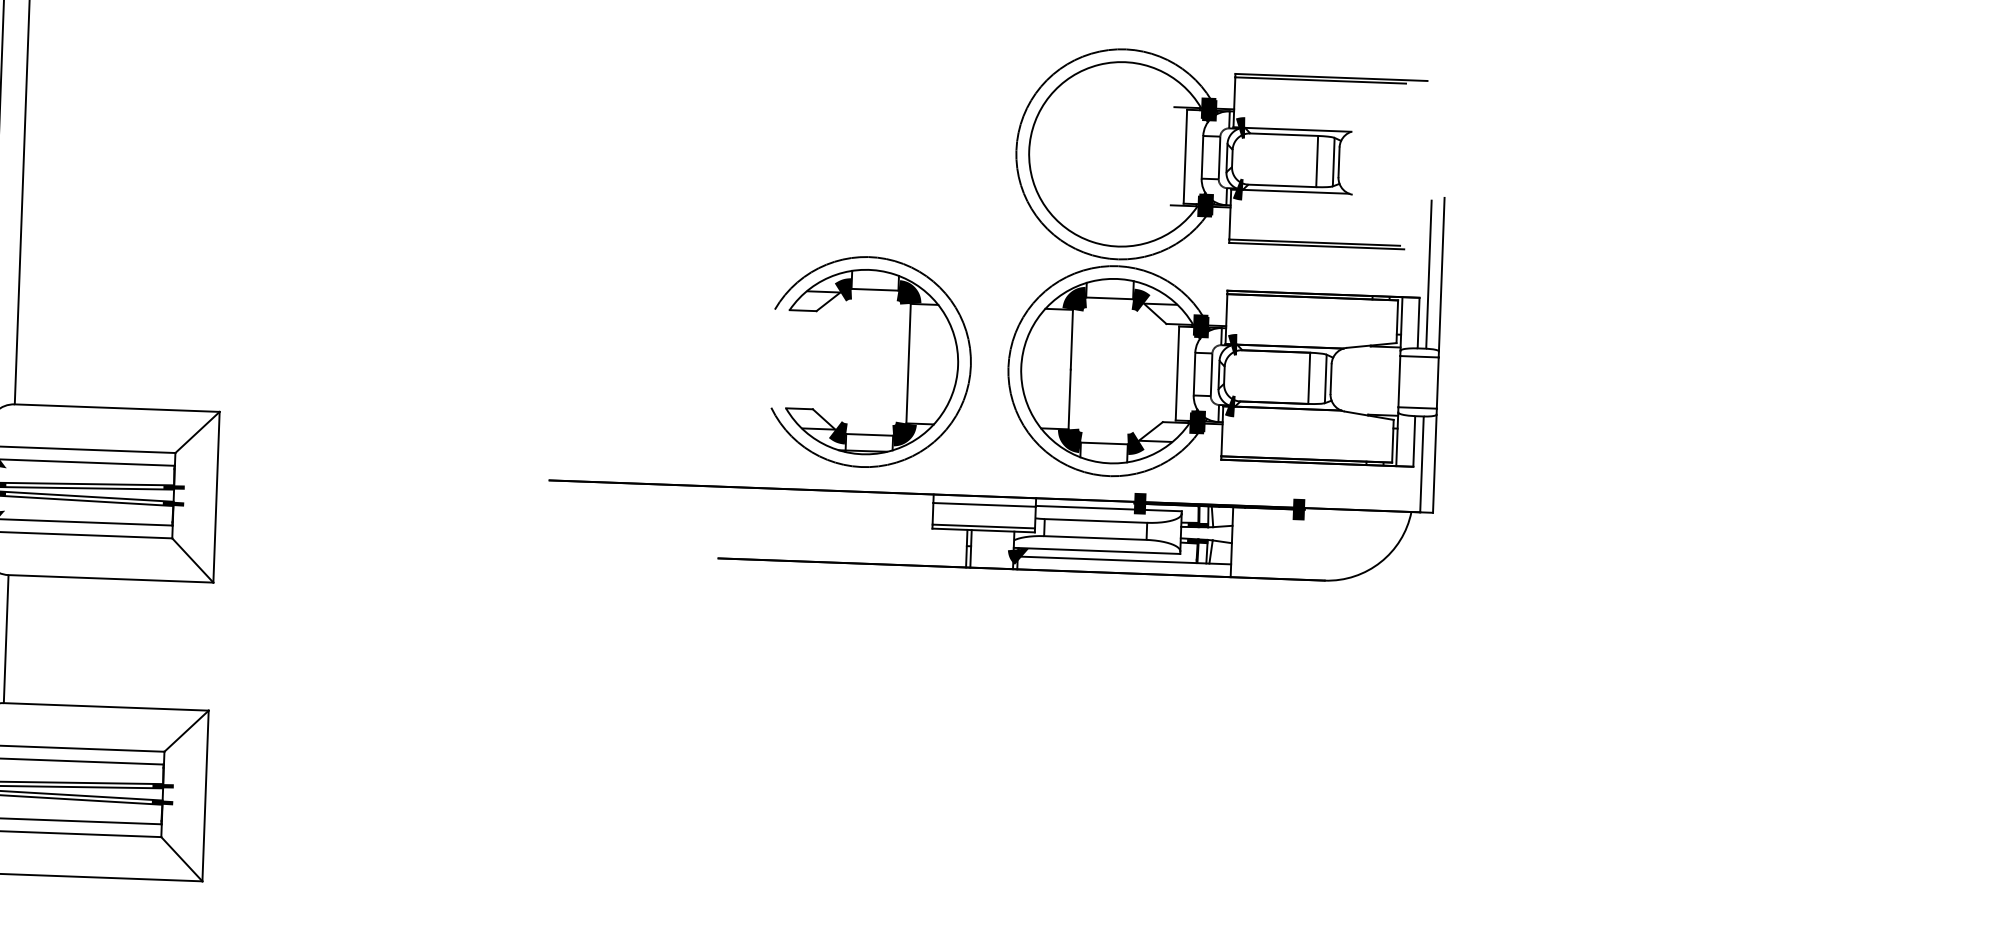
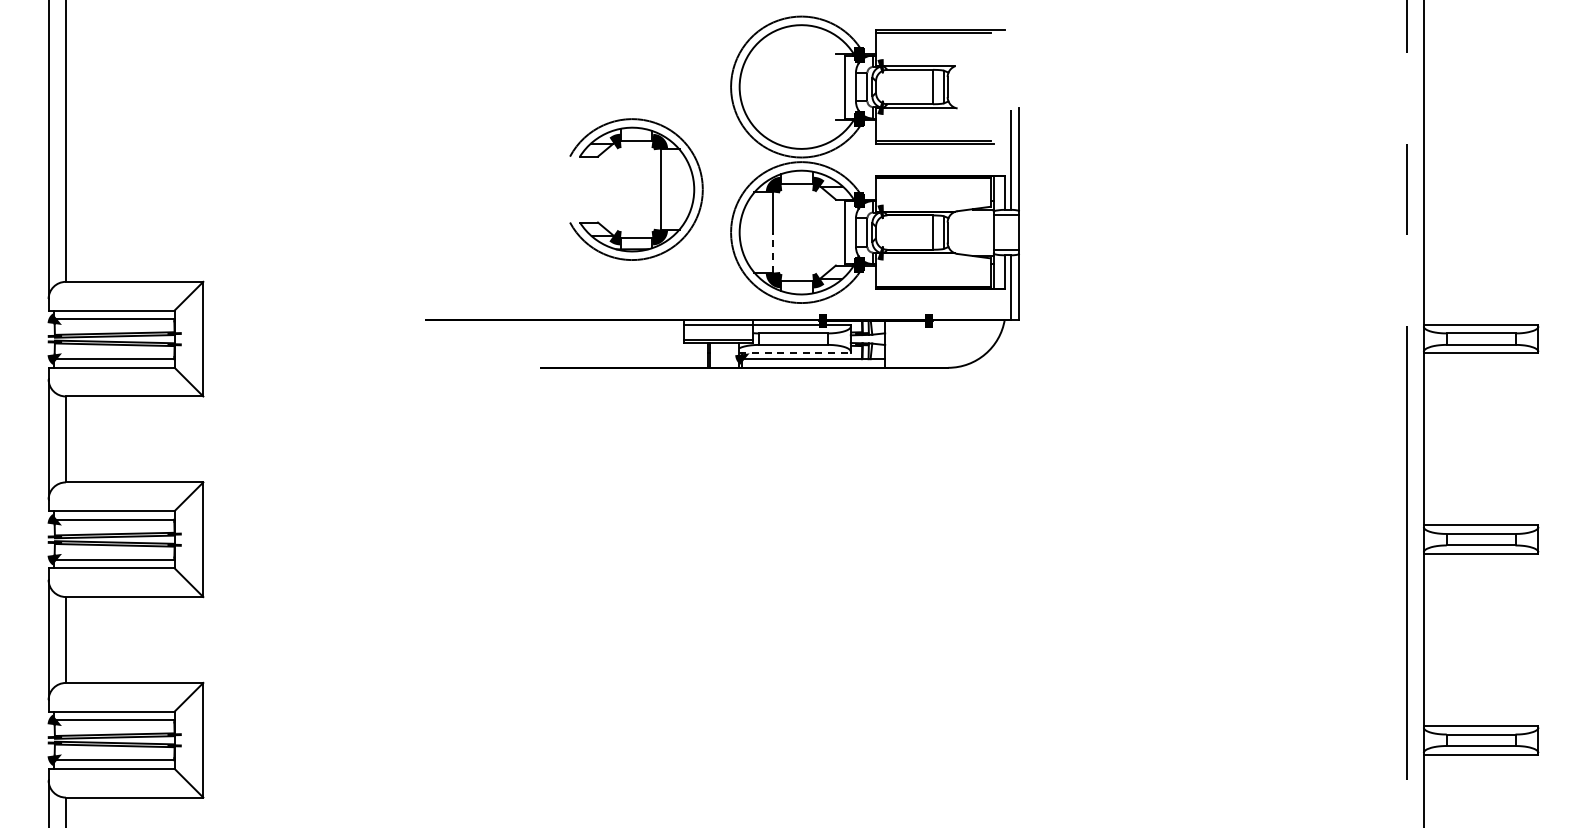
part: (907, 363) -> (660, 189), moved
line: (1069, 399) -> (772, 252), solid -> dashed
line: (1096, 550) -> (794, 353), solid -> dashed

